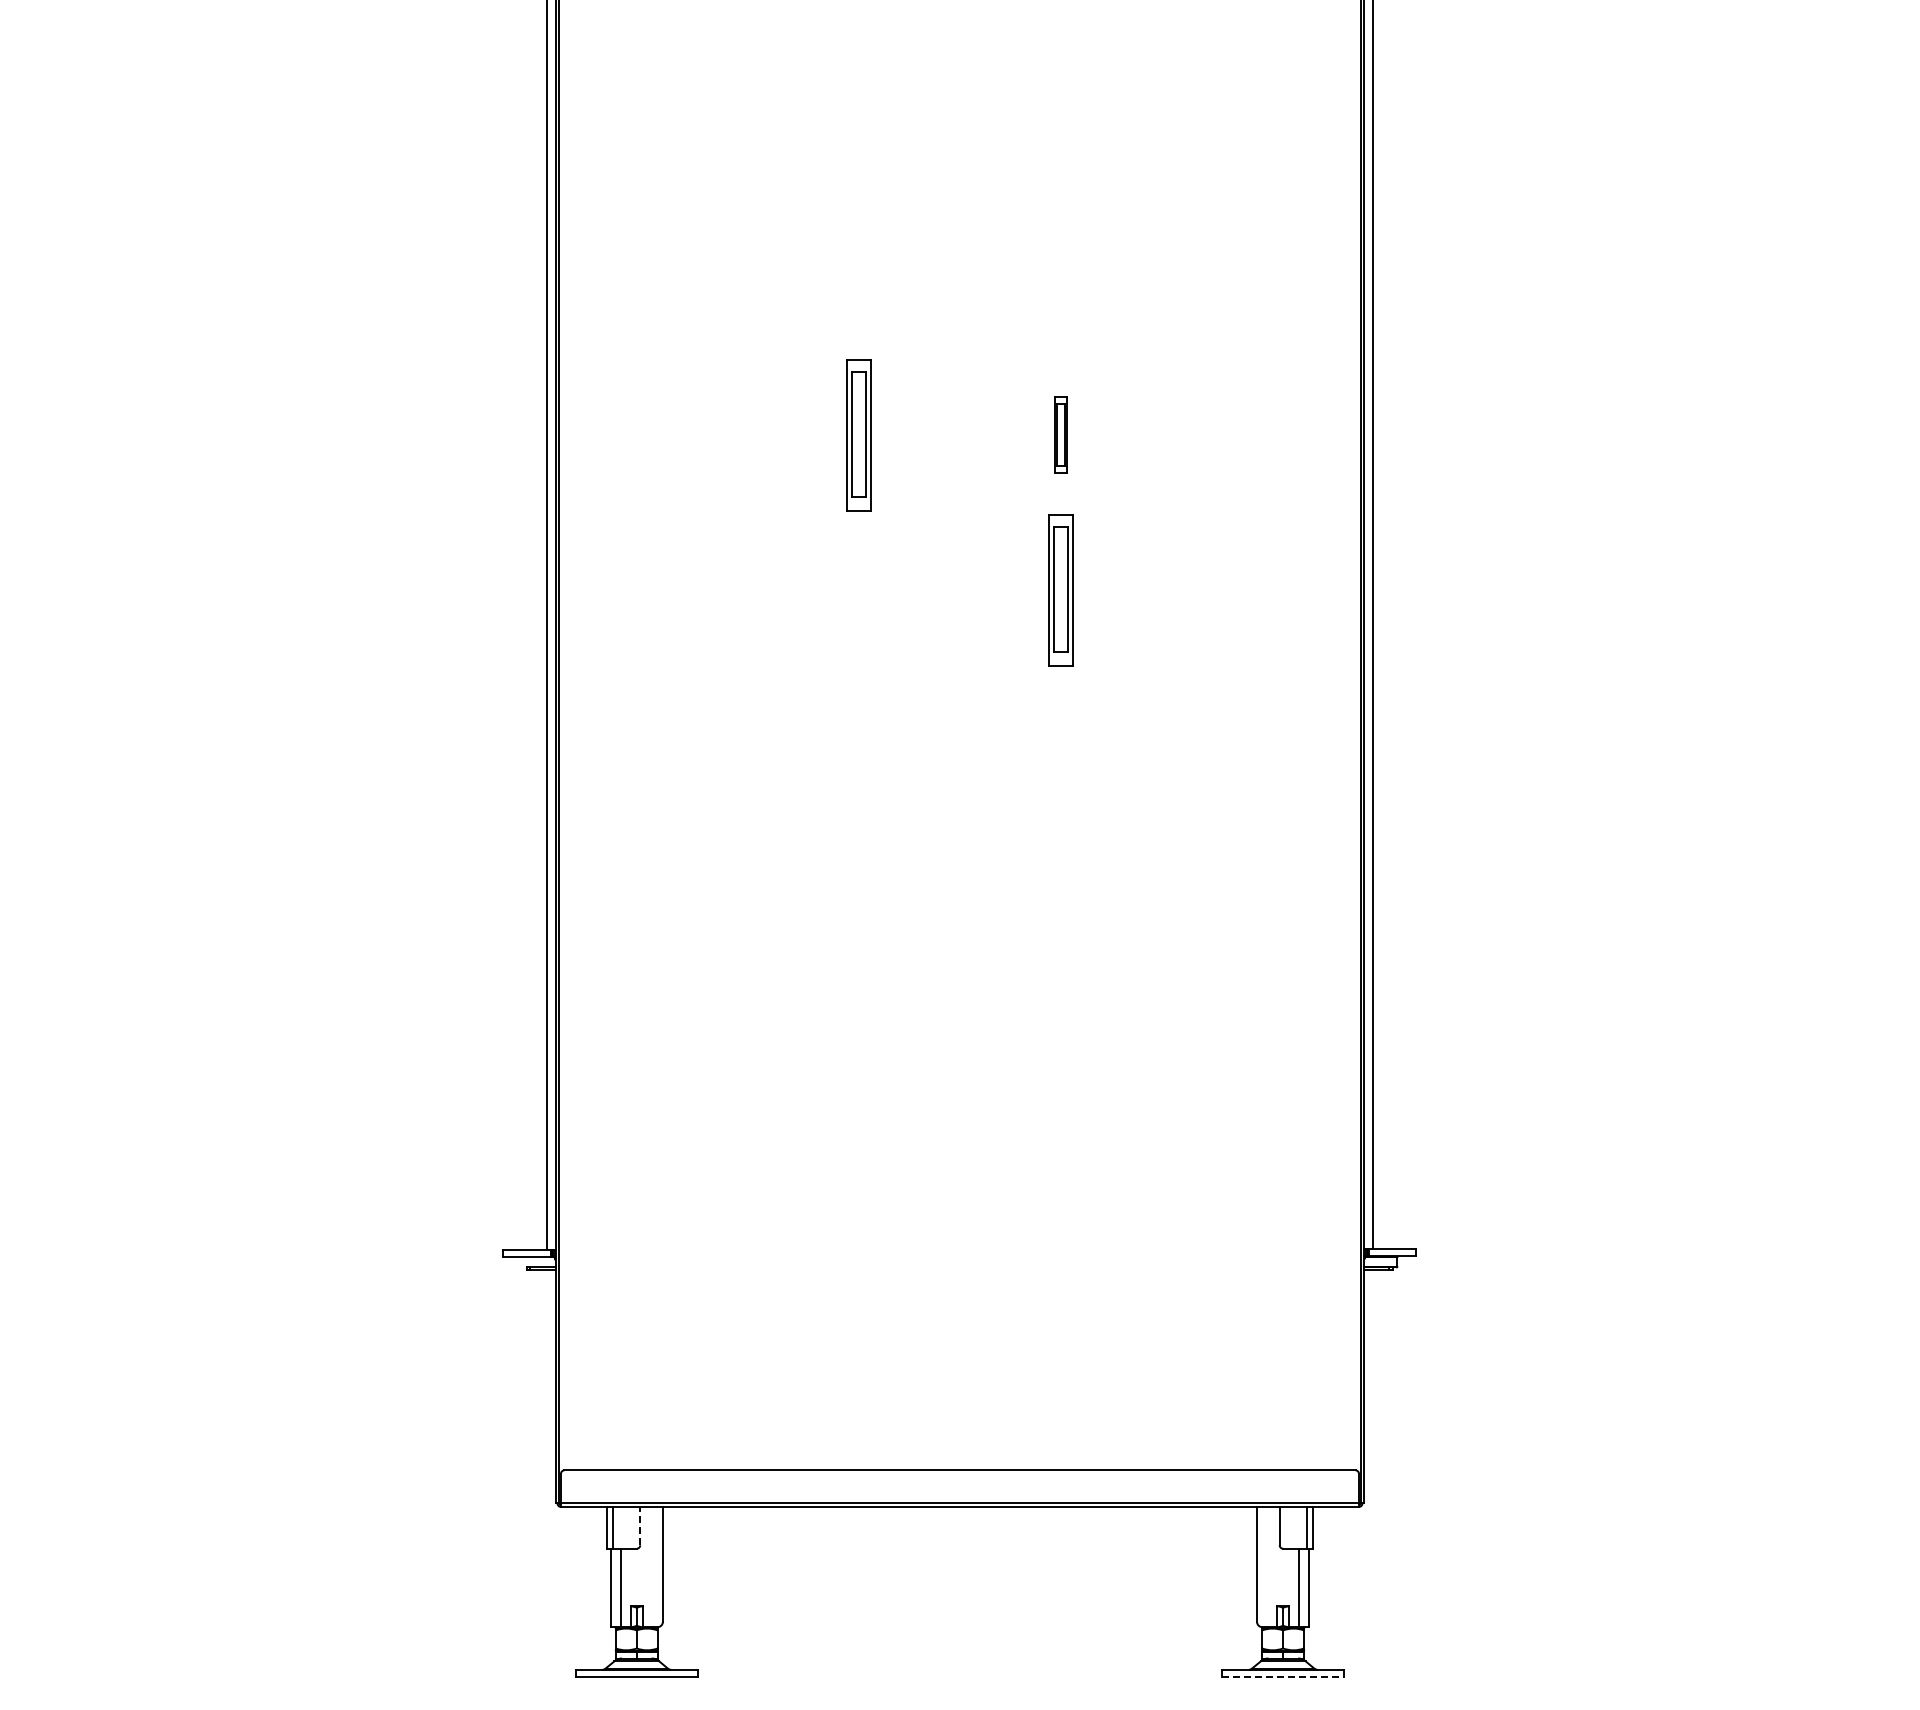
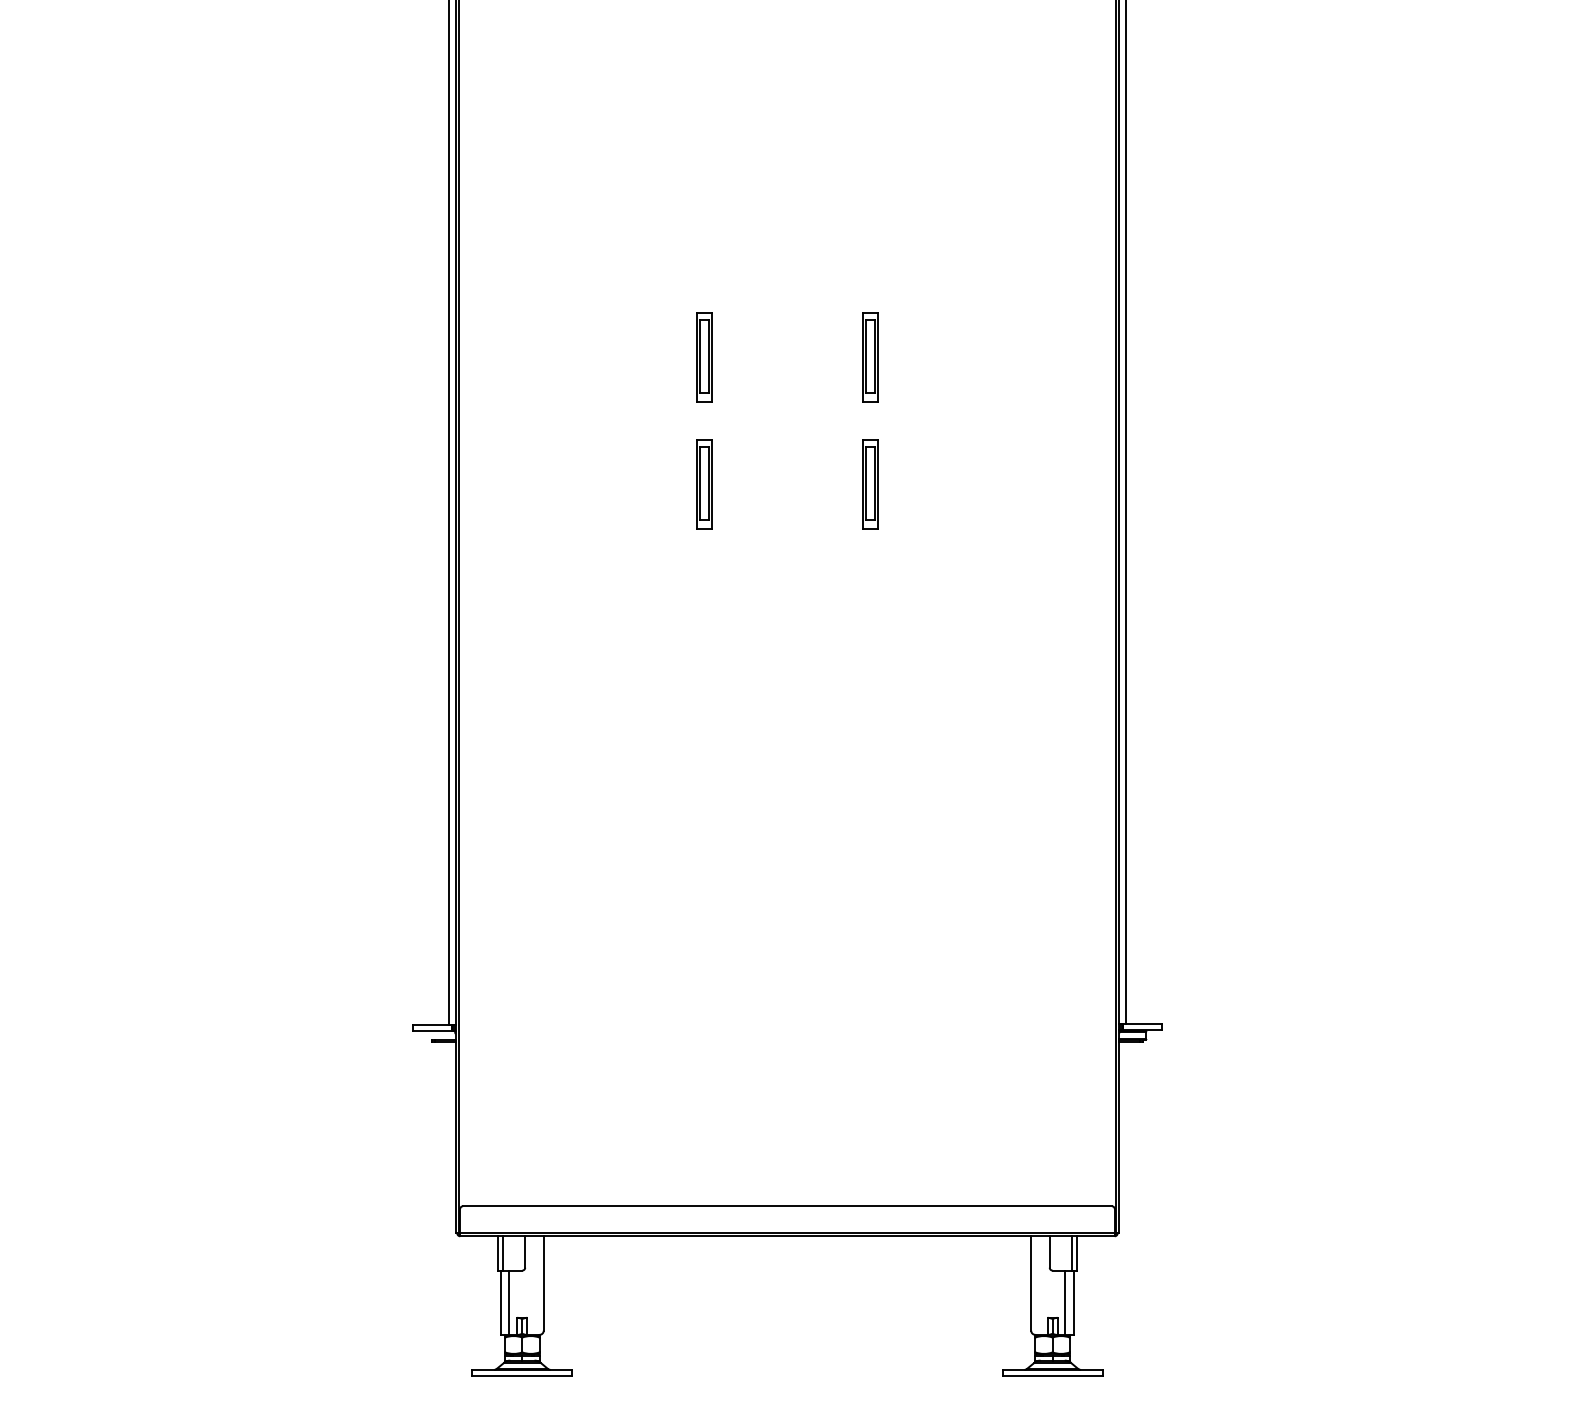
part: (858, 434) -> (704, 356), size x0.71
part: (1060, 434) -> (869, 356), size x1.43
part: (858, 589) -> (704, 483), added
part: (1060, 589) -> (869, 483), size x0.71
line: (640, 1525) -> (525, 1251), dashed -> solid
line: (1283, 1676) -> (1052, 1375), dashed -> solid

